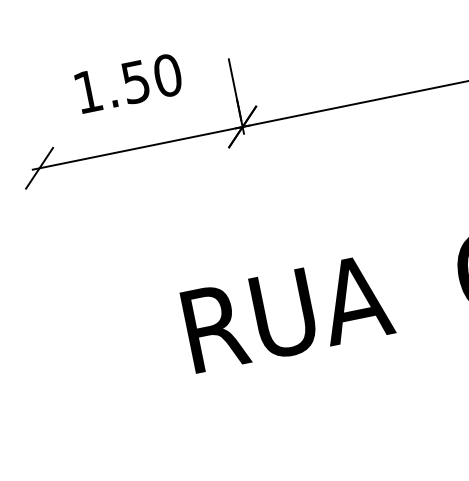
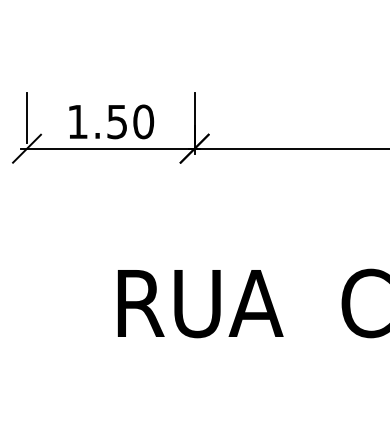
text: (128, 82) -> (111, 121), moved
line: (32, 130) -> (27, 117), added

